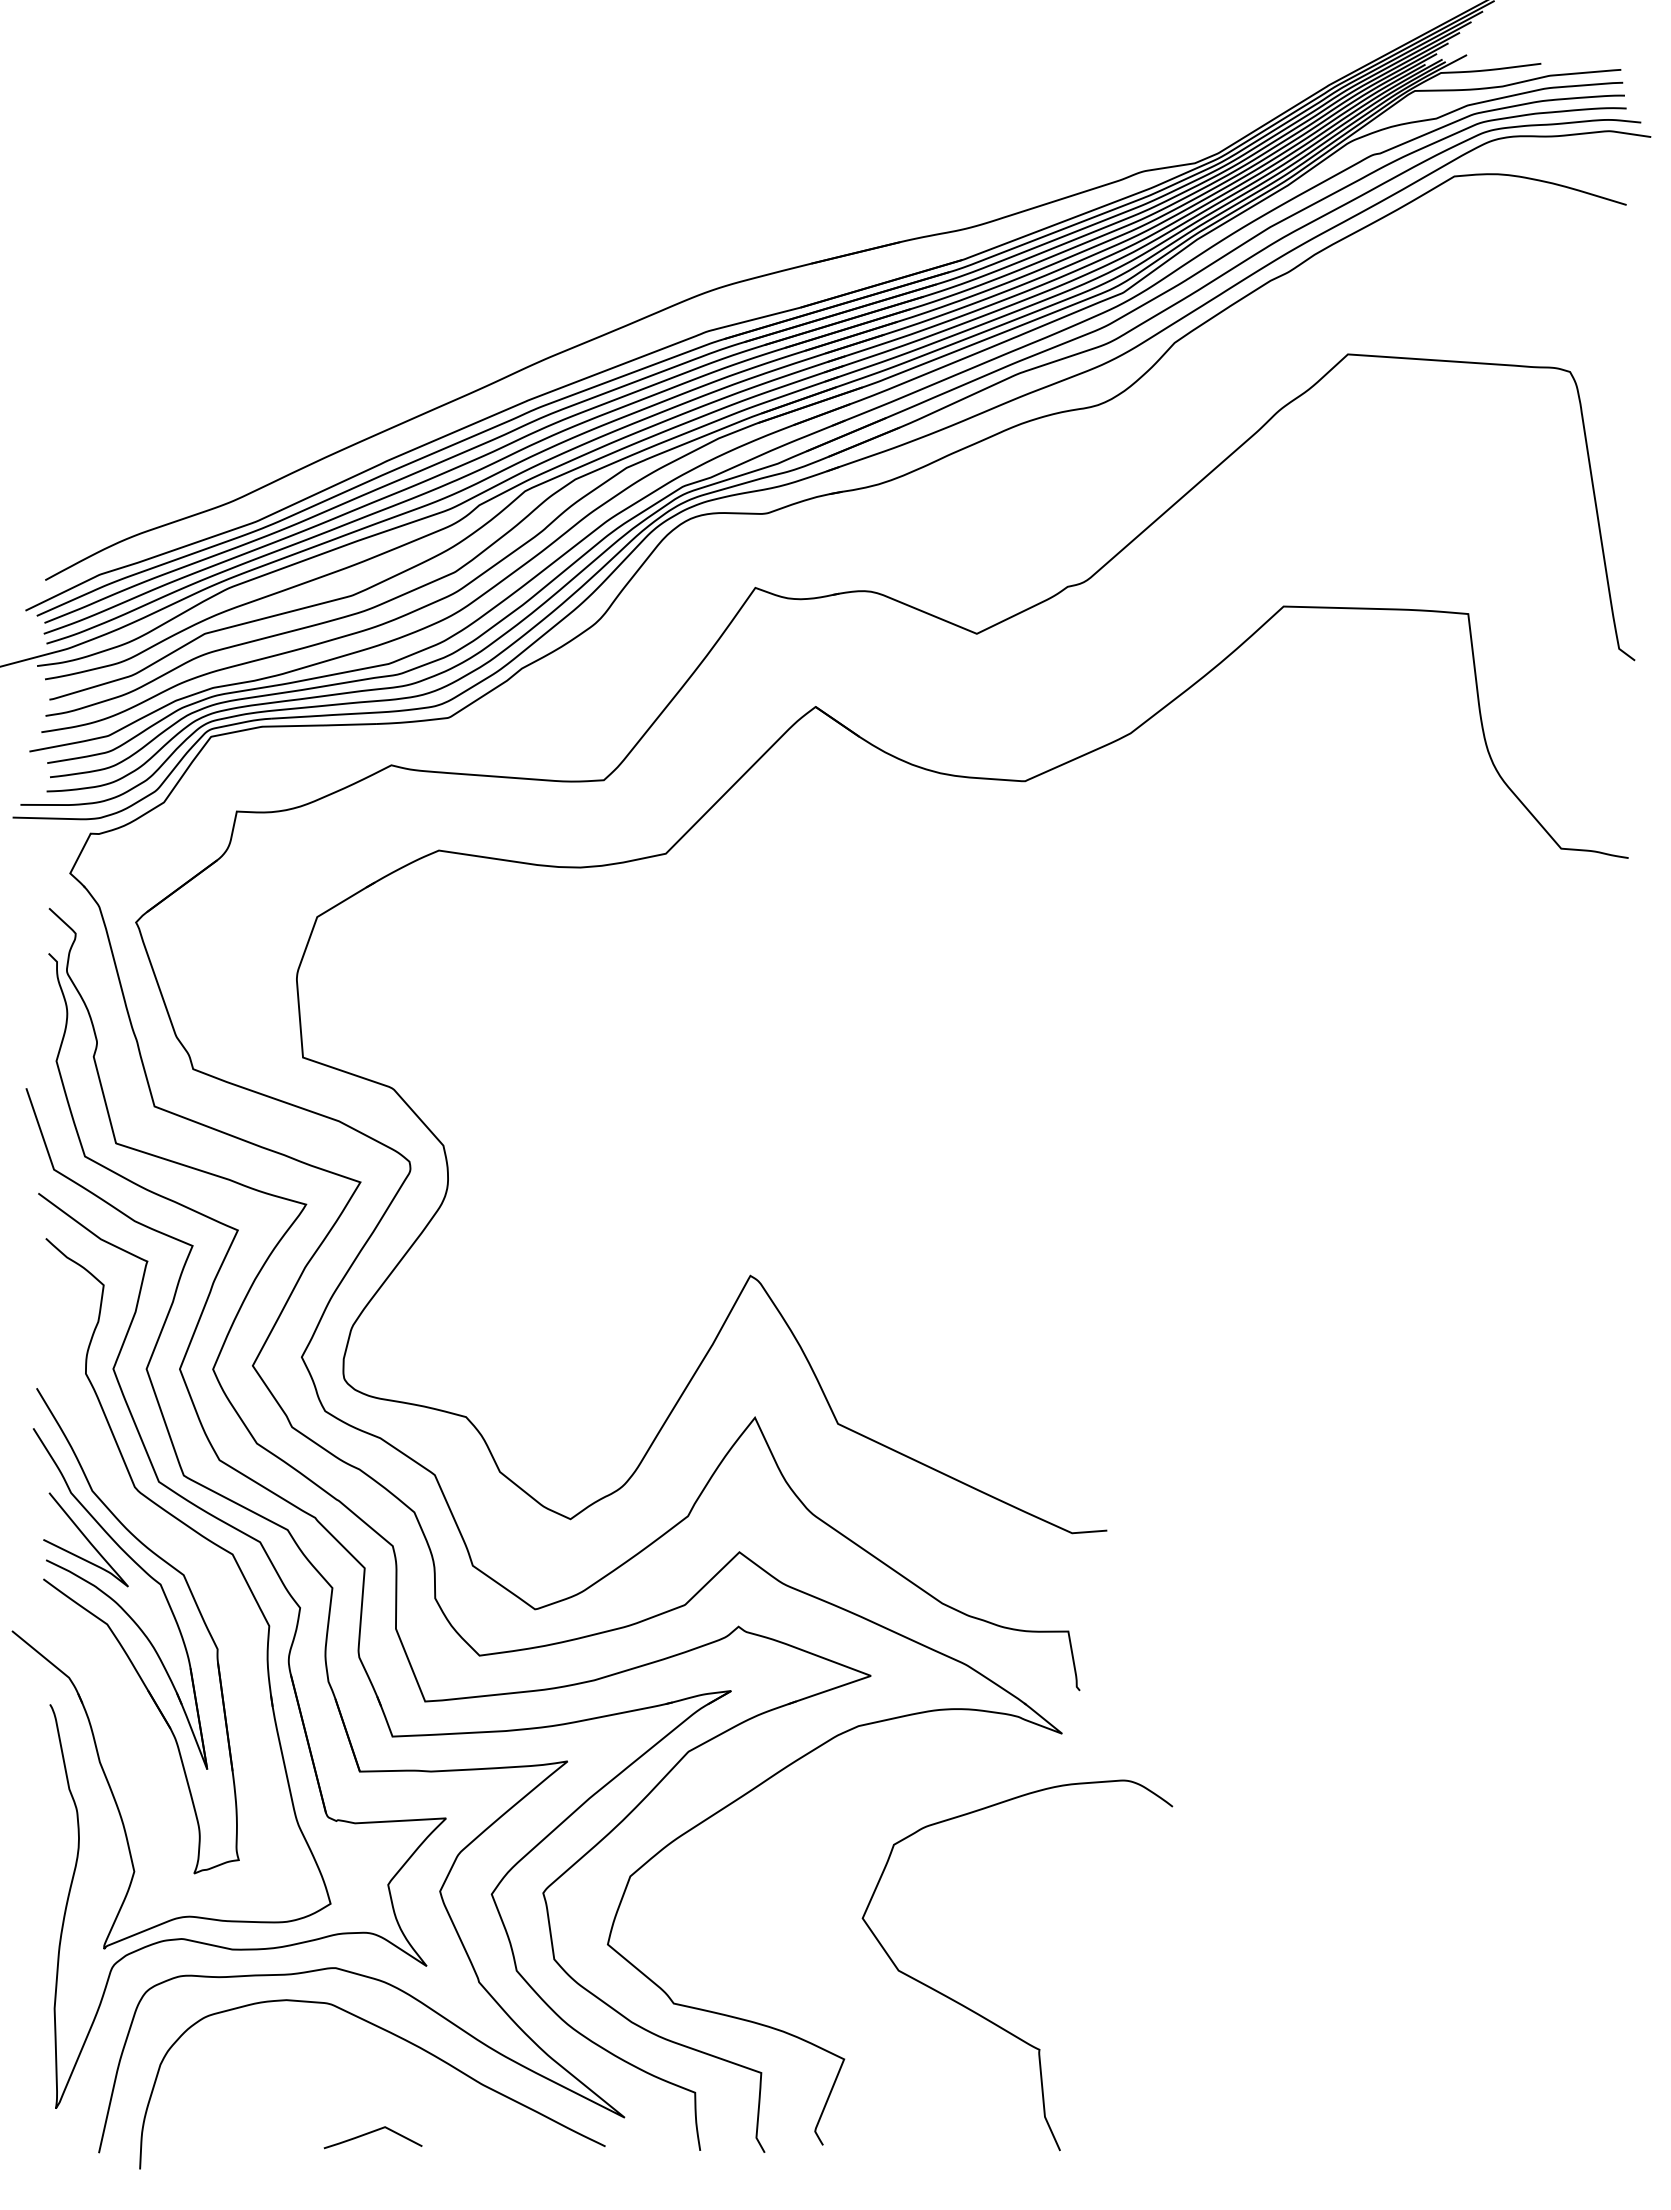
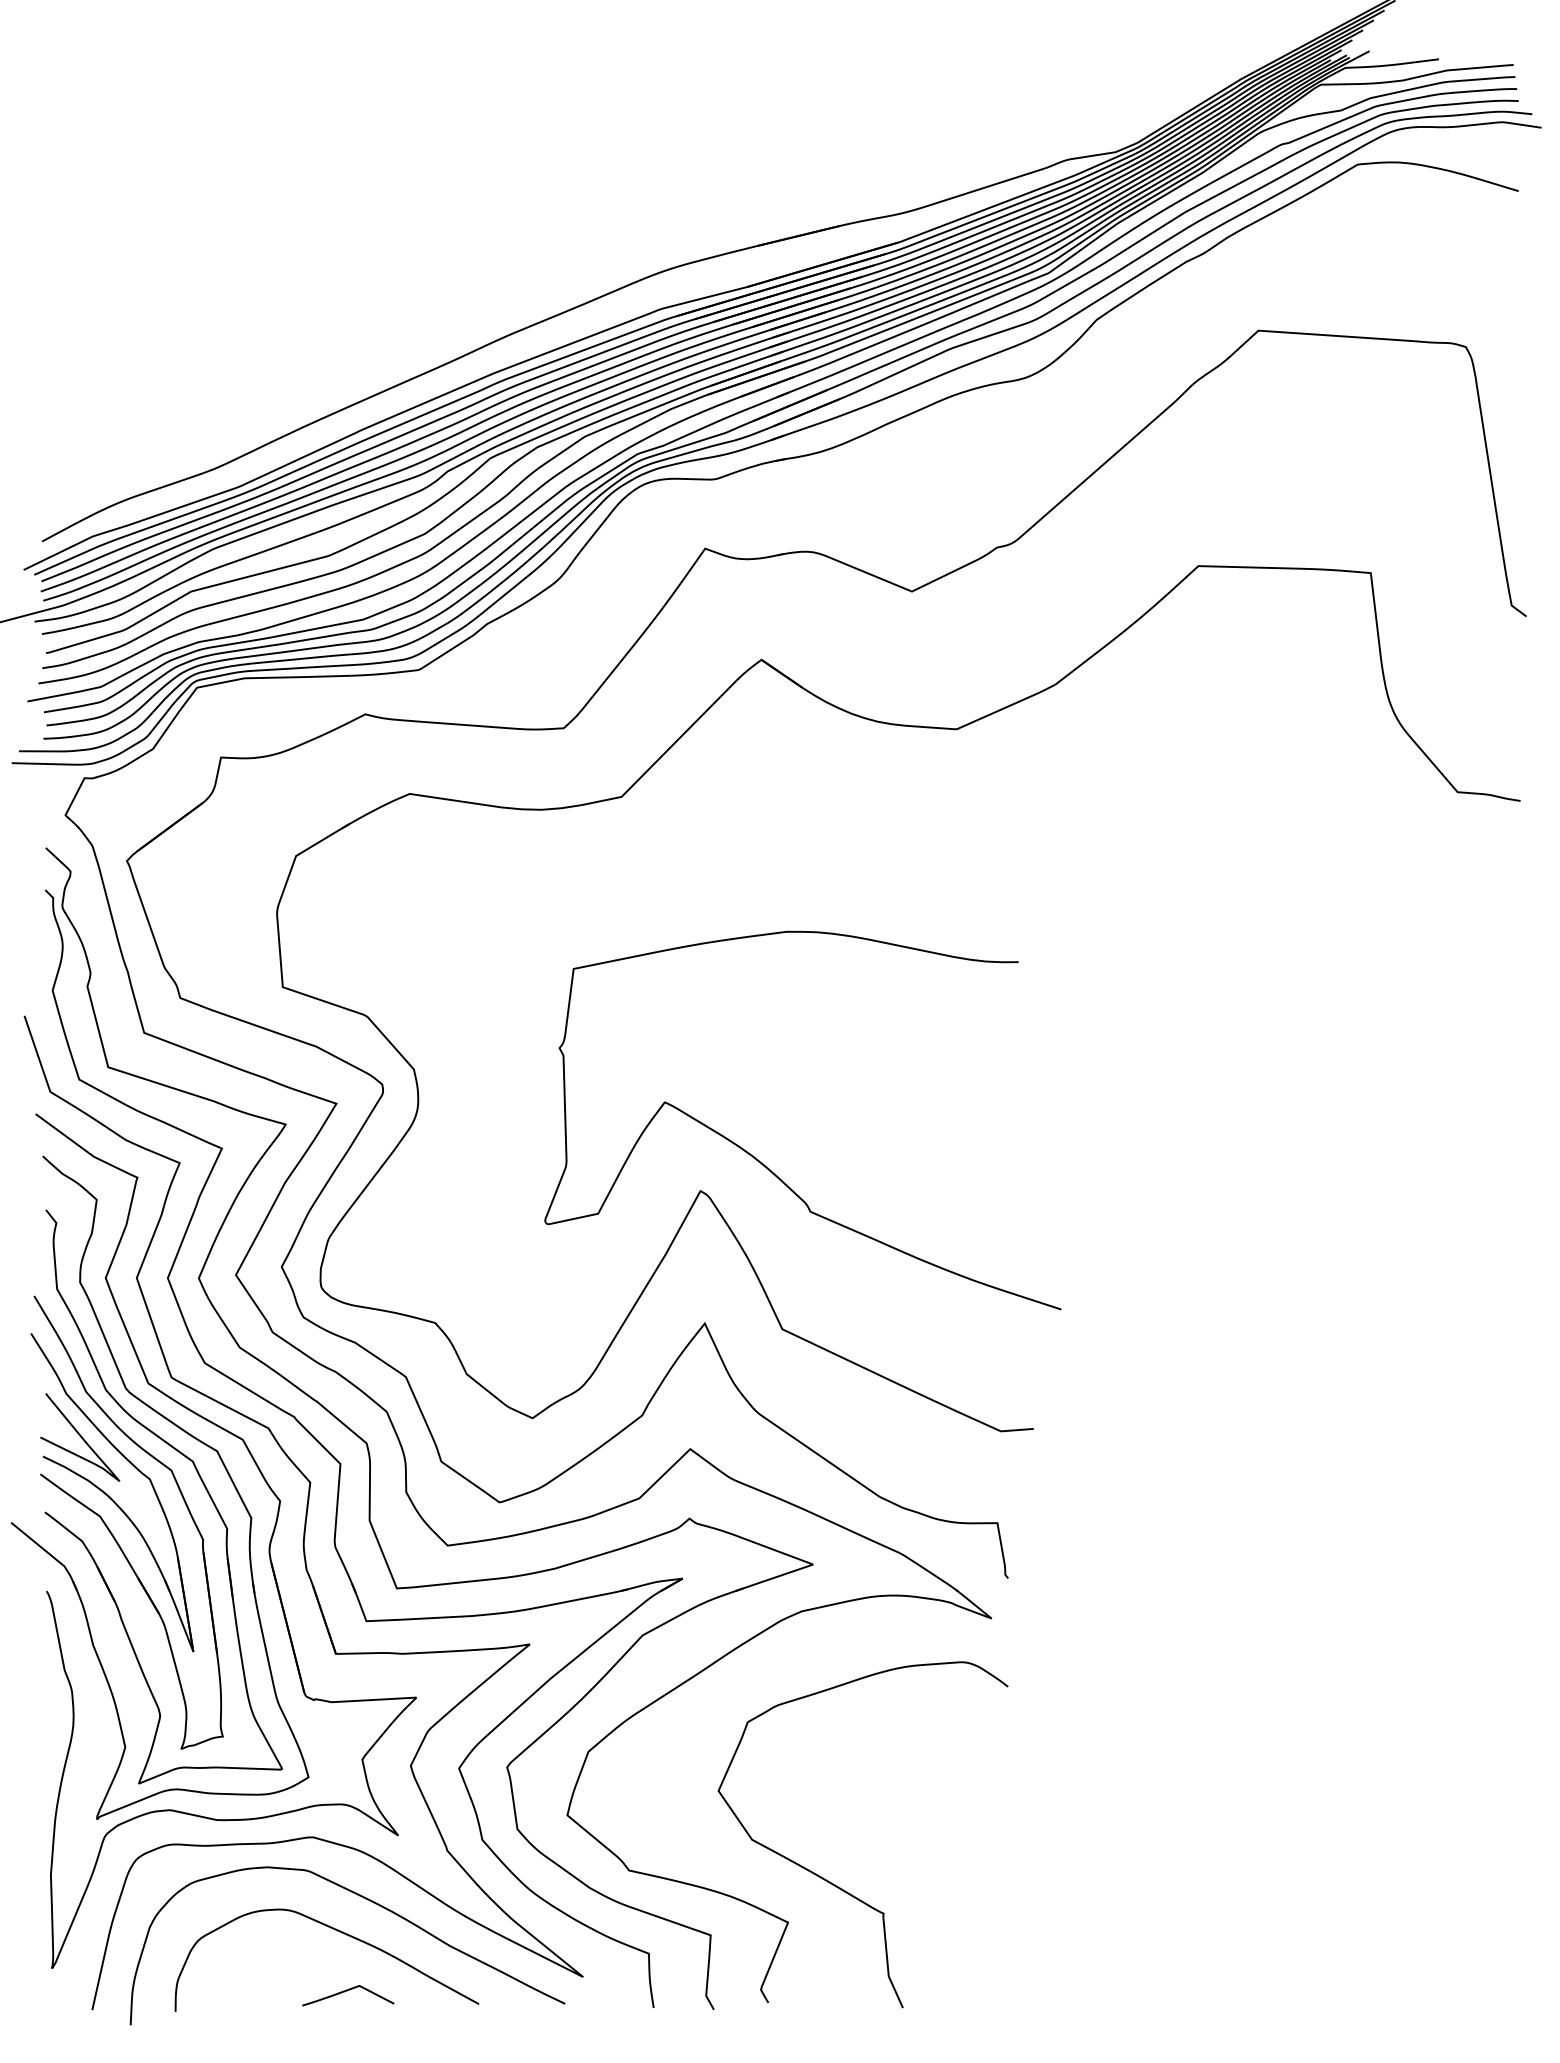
curve: (820, 1248) -> (765, 1165), added
part: (214, 1584) -> (200, 1479), added
curve: (989, 2019) -> (836, 1885), moved
curve: (360, 2068) -> (336, 1931), added

